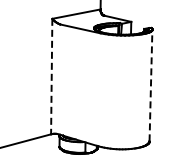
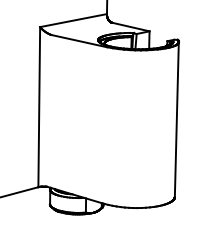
line: (51, 76) -> (38, 107), dashed -> solid
line: (150, 85) -> (176, 119), dashed -> solid

